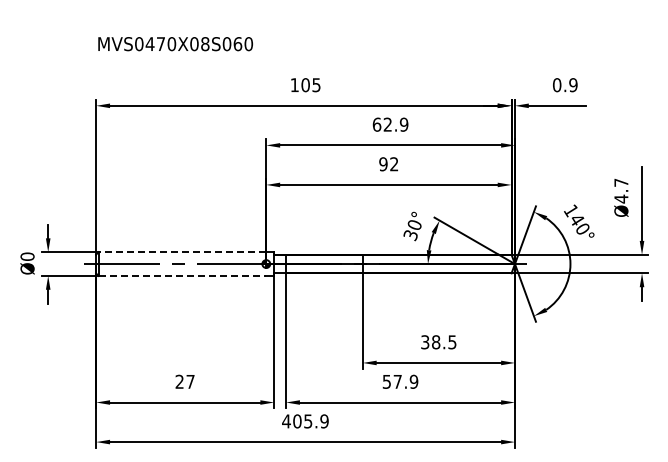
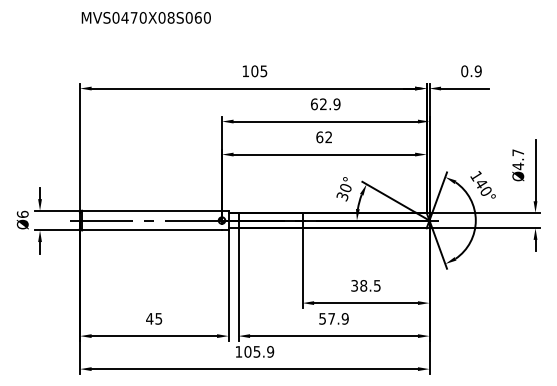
text: (175, 44) -> (146, 18), moved
text: (383, 164) -> (319, 137), 92 -> 62
line: (182, 252) -> (152, 210), dashed -> solid
text: (27, 256) -> (22, 214), Ø0 -> Ø6
line: (182, 275) -> (152, 230), dashed -> solid
text: (184, 381) -> (153, 318), 27 -> 45
text: (286, 421) -> (238, 351), 405.9 -> 105.9

